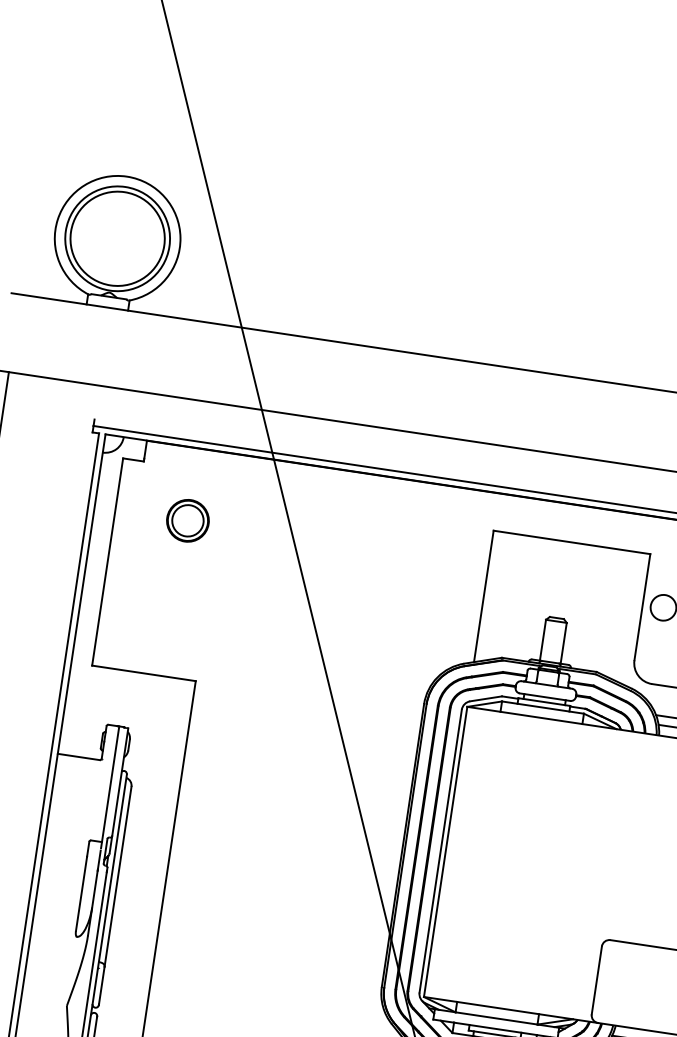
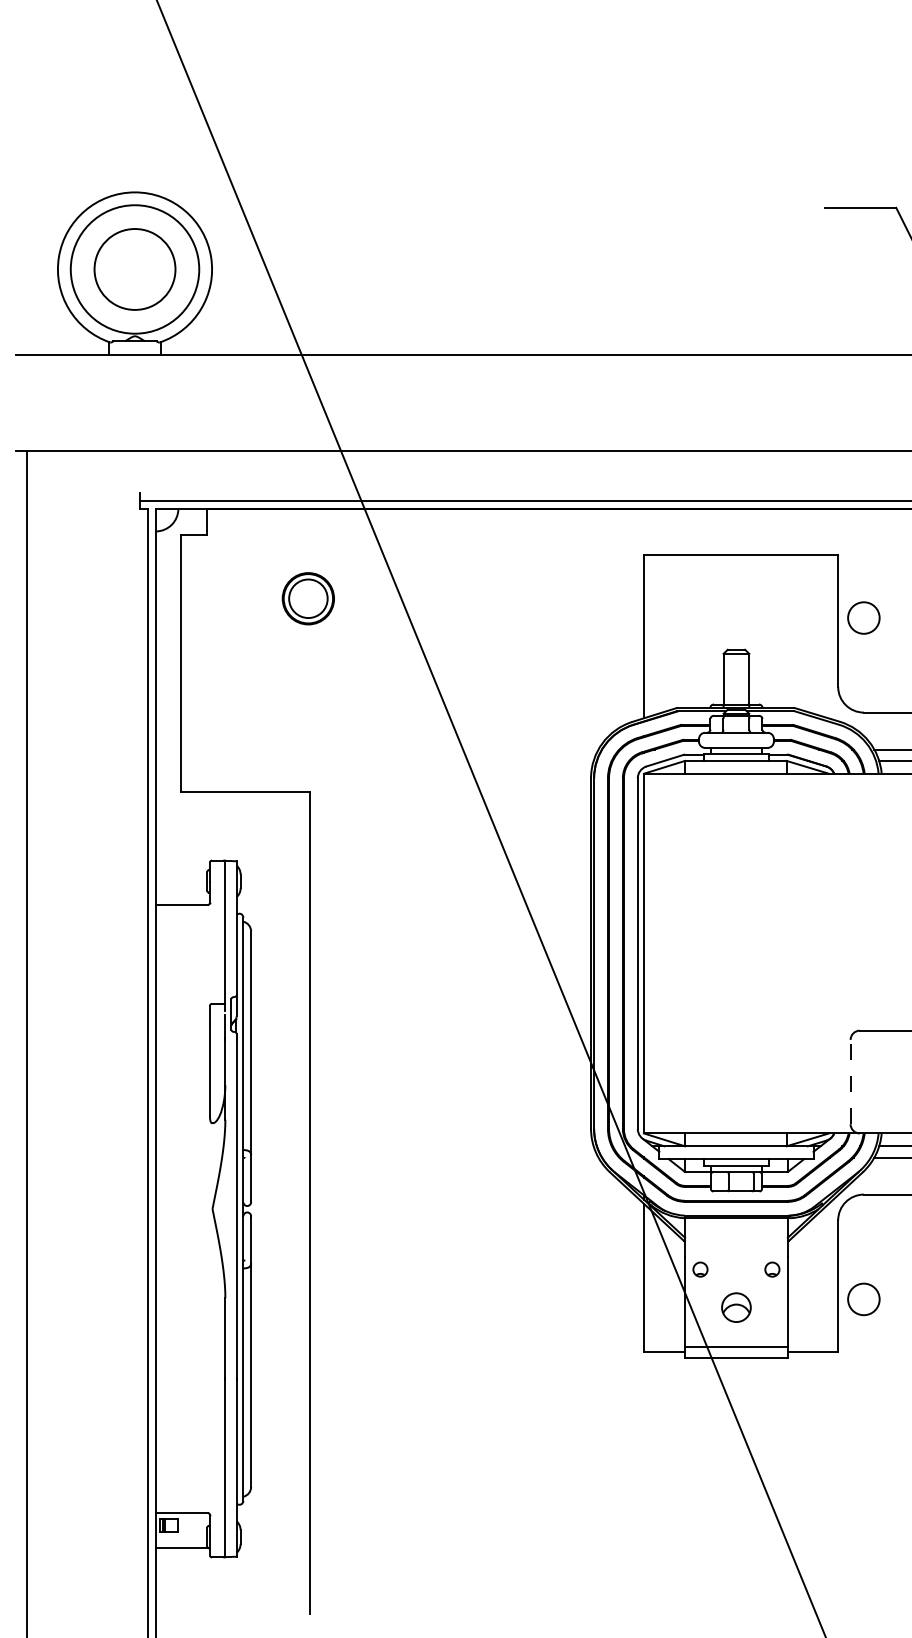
circle: (117, 238) -> (134, 269), size x0.7
part: (187, 520) -> (307, 598), moved
line: (596, 979) -> (850, 1081), solid -> dashed

